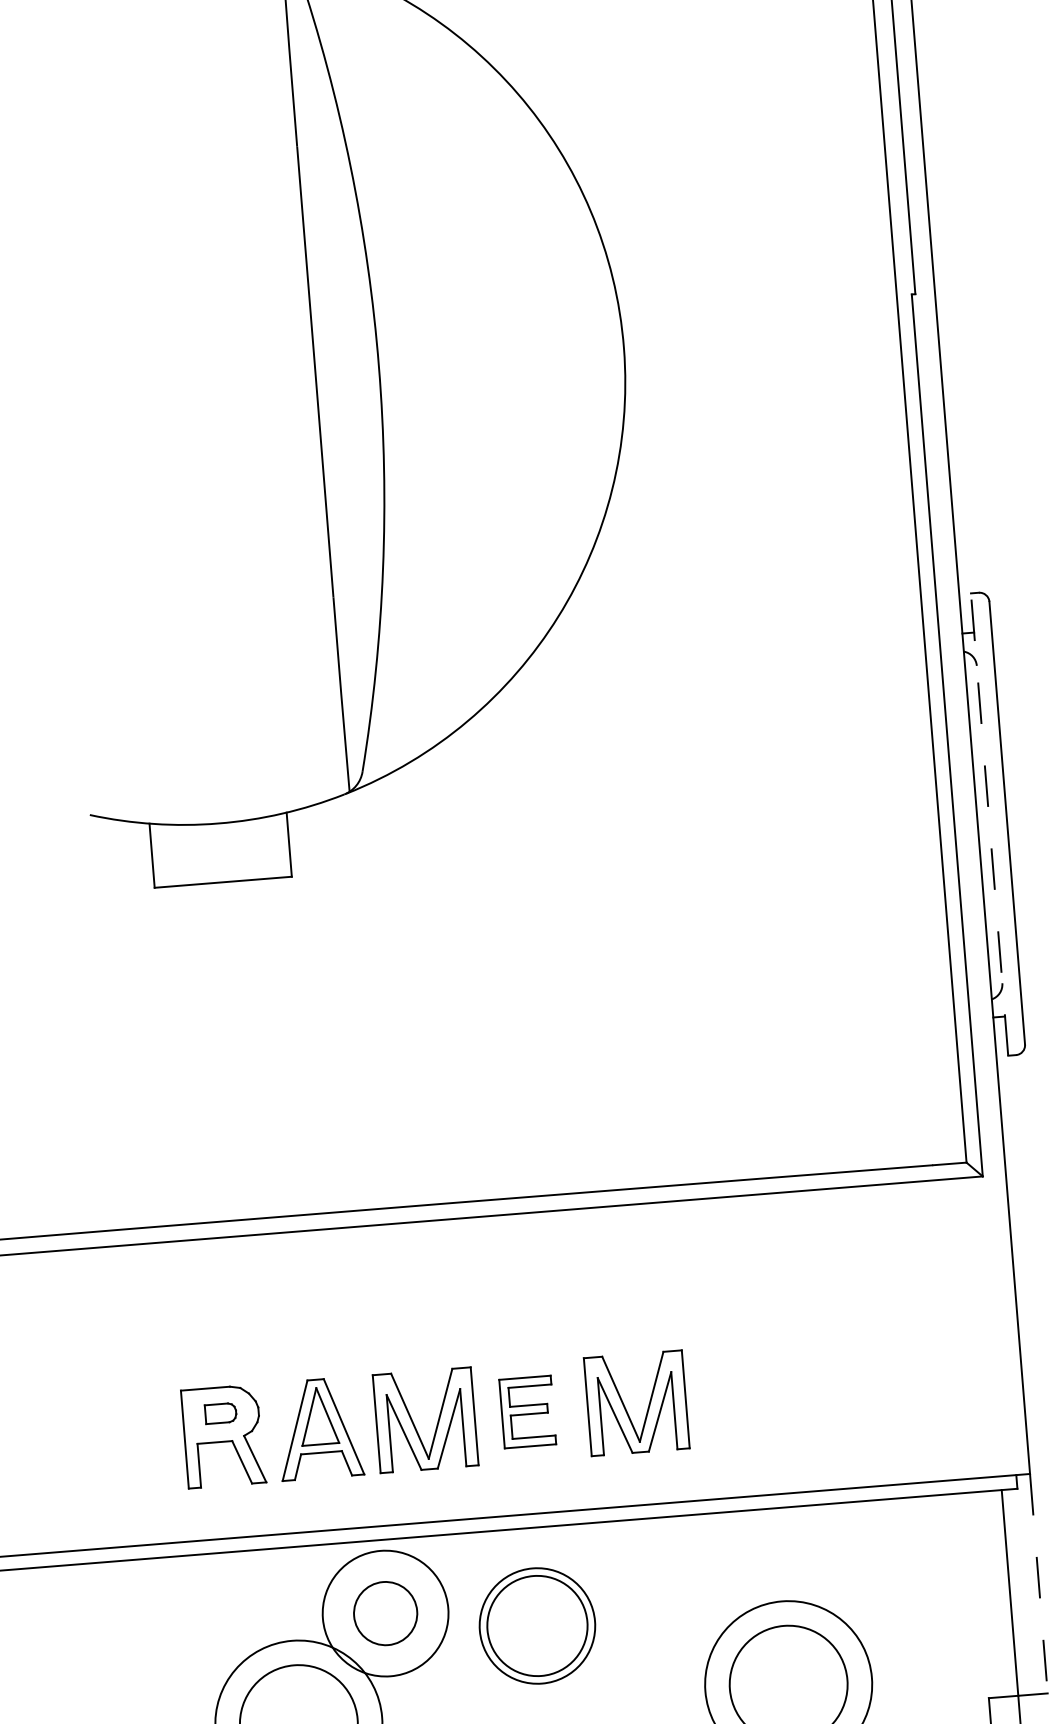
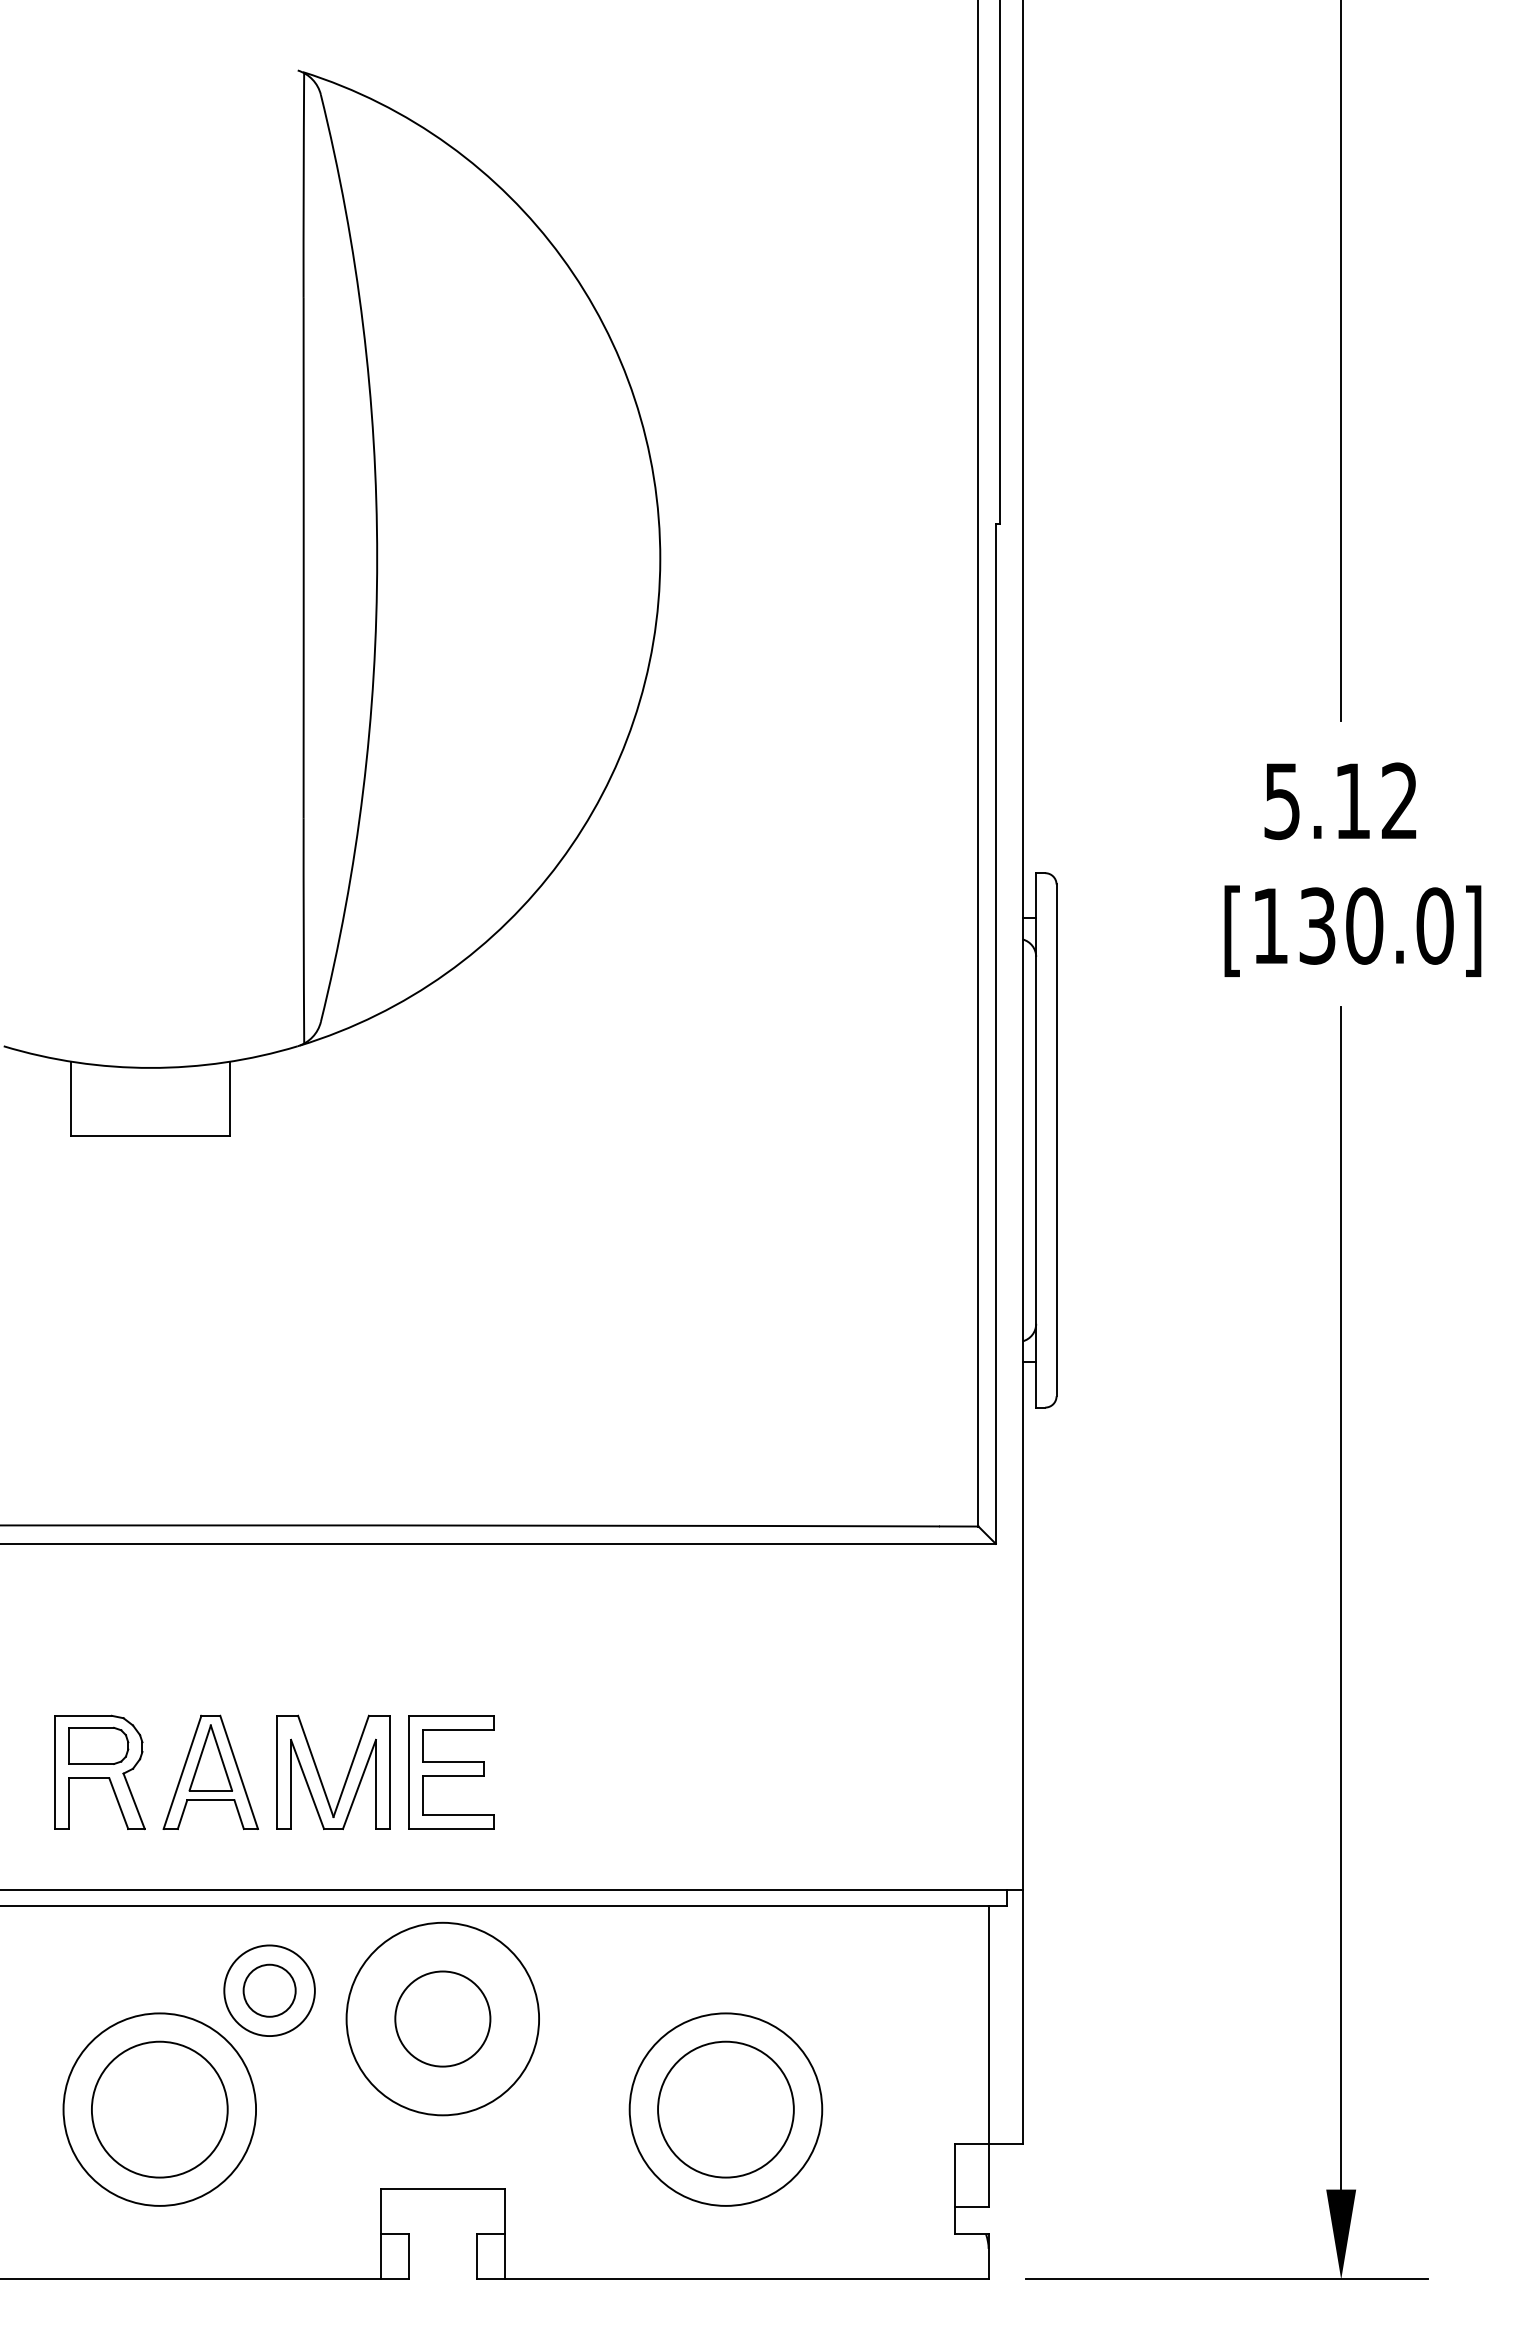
line: (989, 823) -> (1036, 1139), dashed -> solid
part: (625, 1407) -> (564, 1776), removed
part: (527, 1412) -> (451, 1772), size x1.43
part: (220, 1413) -> (98, 1745), size x1.67
line: (1038, 1583) -> (1022, 2016), dashed -> solid
circle: (385, 1613) -> (269, 1990), size x0.62
circle: (385, 1613) -> (269, 1990), size x0.71
circle: (537, 1625) -> (442, 2018), size x0.71
circle: (537, 1625) -> (442, 2018), size x1.67

